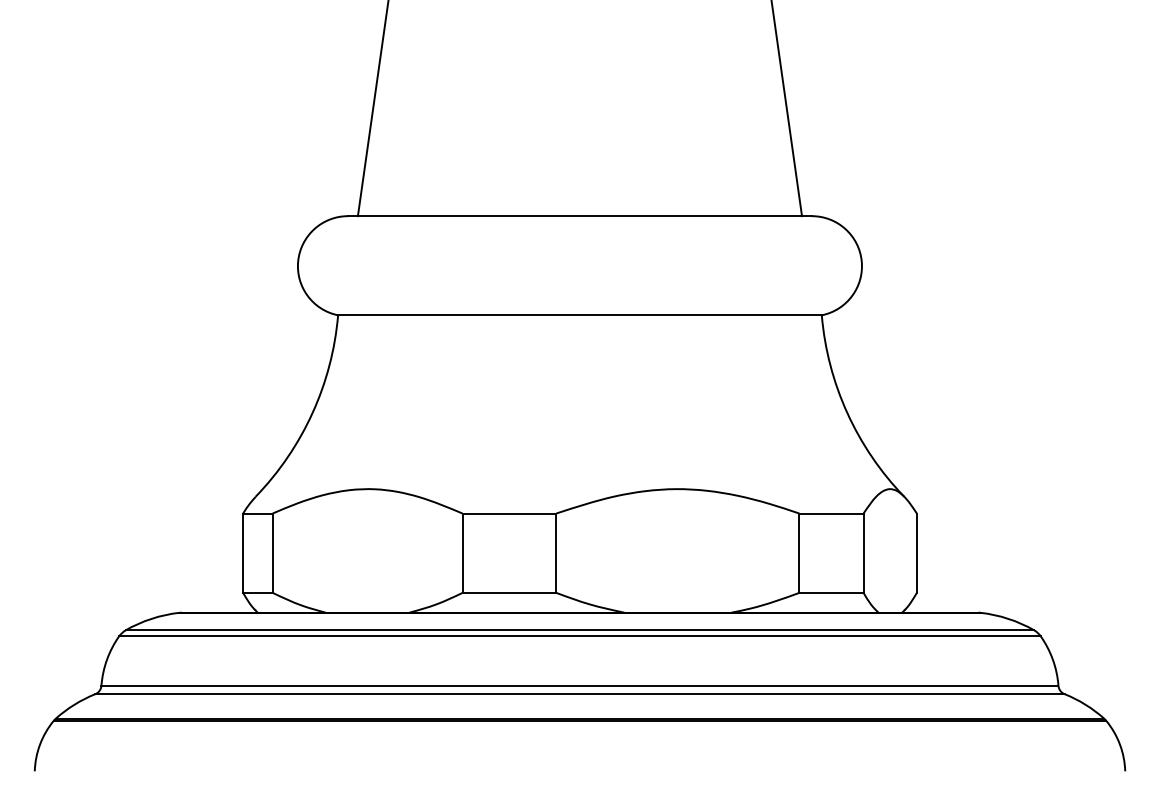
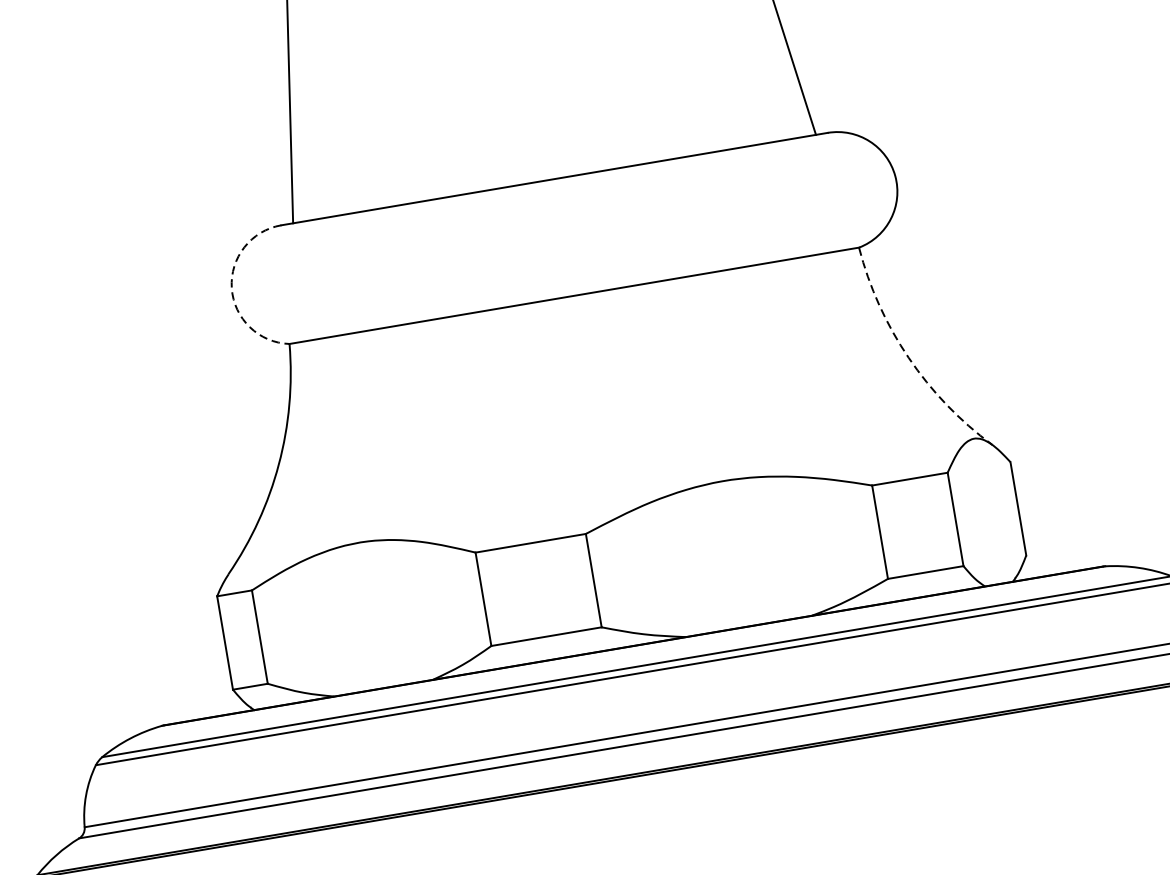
arc: (298, 261) -> (232, 288), solid -> dashed
arc: (847, 413) -> (908, 358), solid -> dashed

